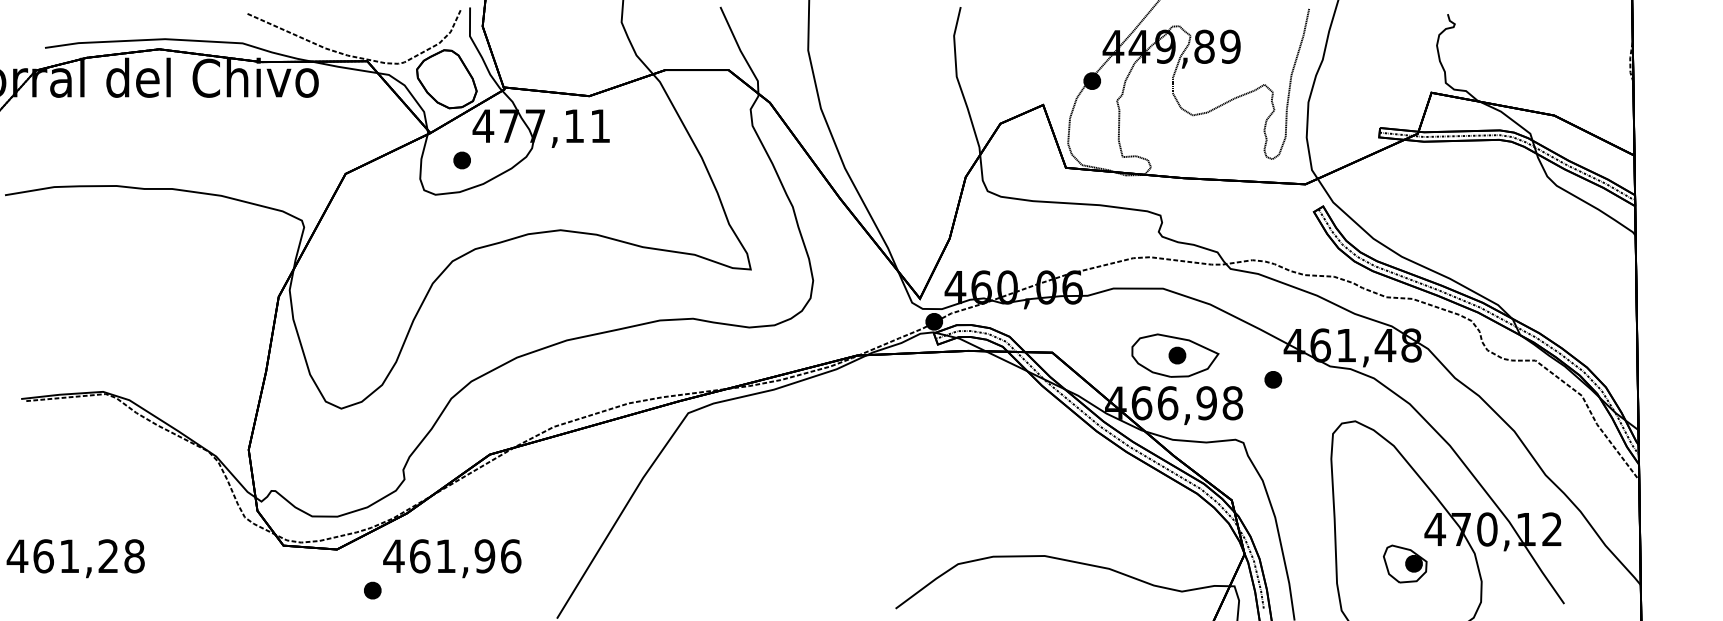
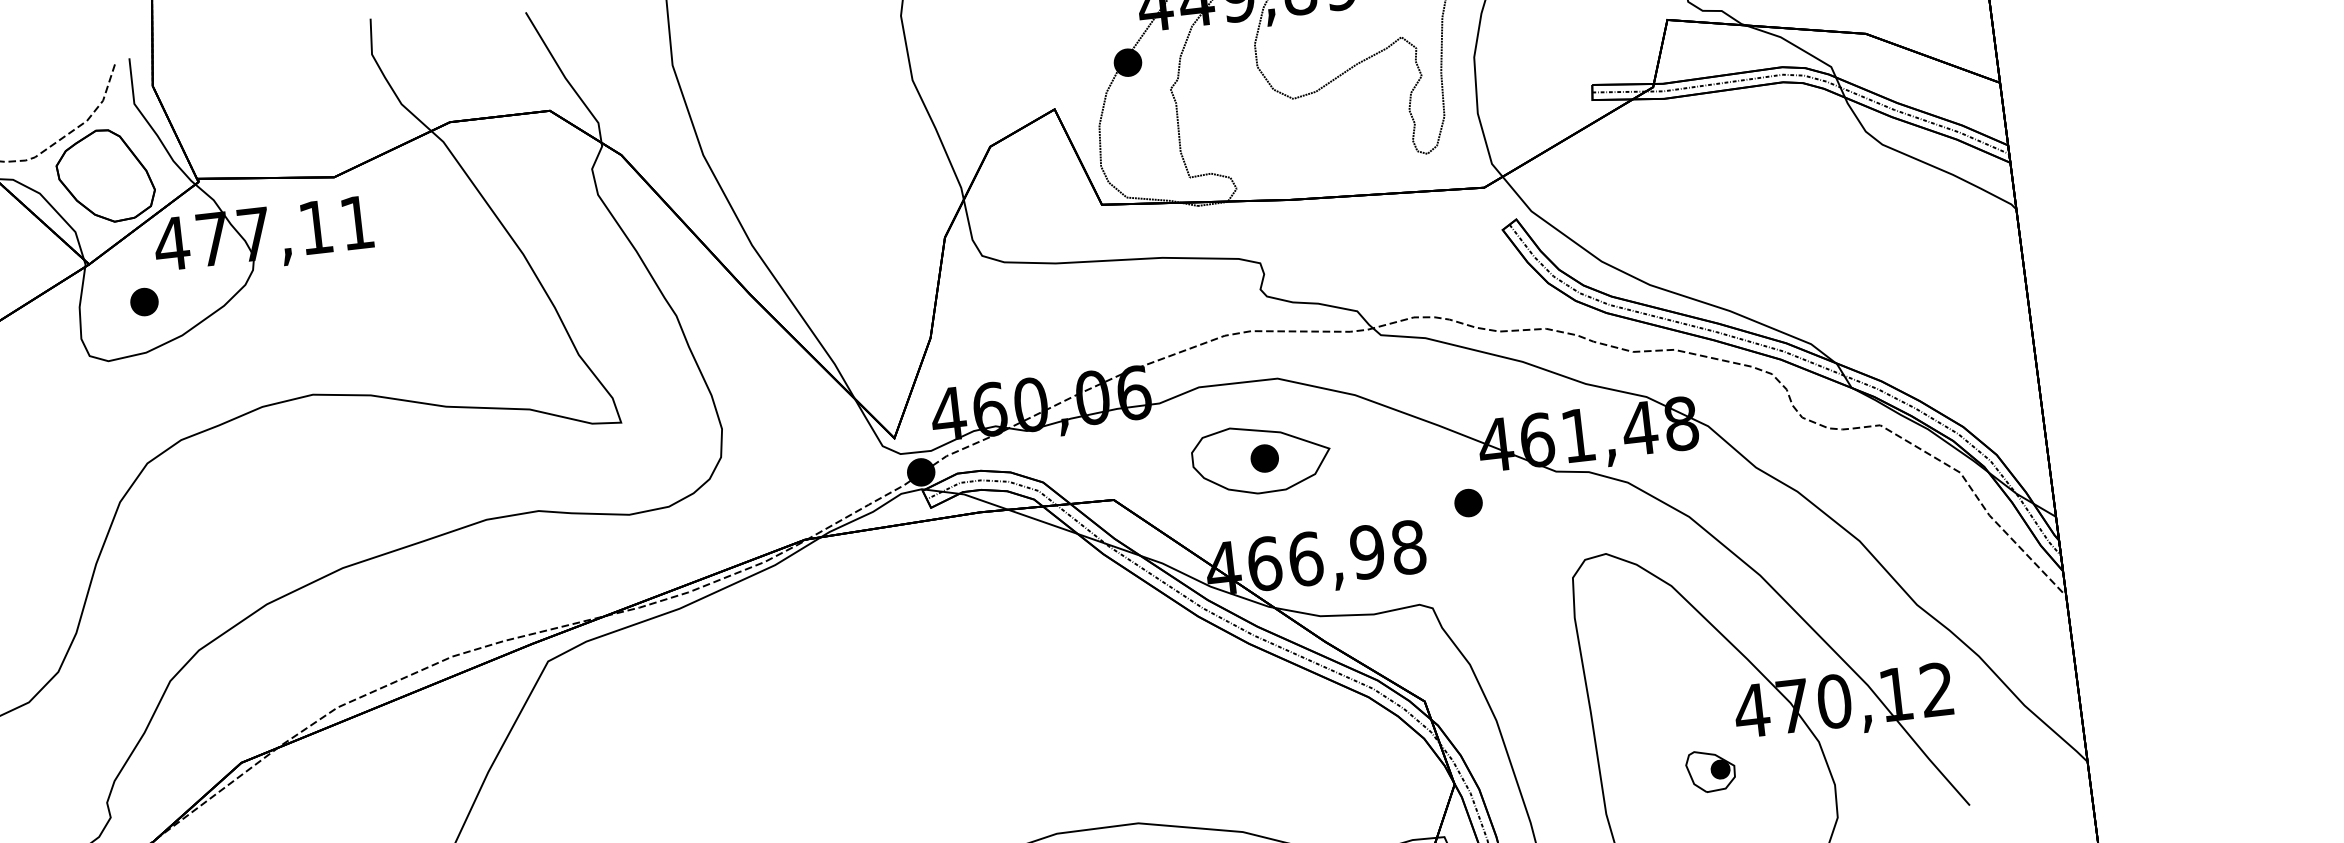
part: (1175, 355) -> (1261, 458), moved
part: (1405, 563) -> (1711, 770), size x0.7

